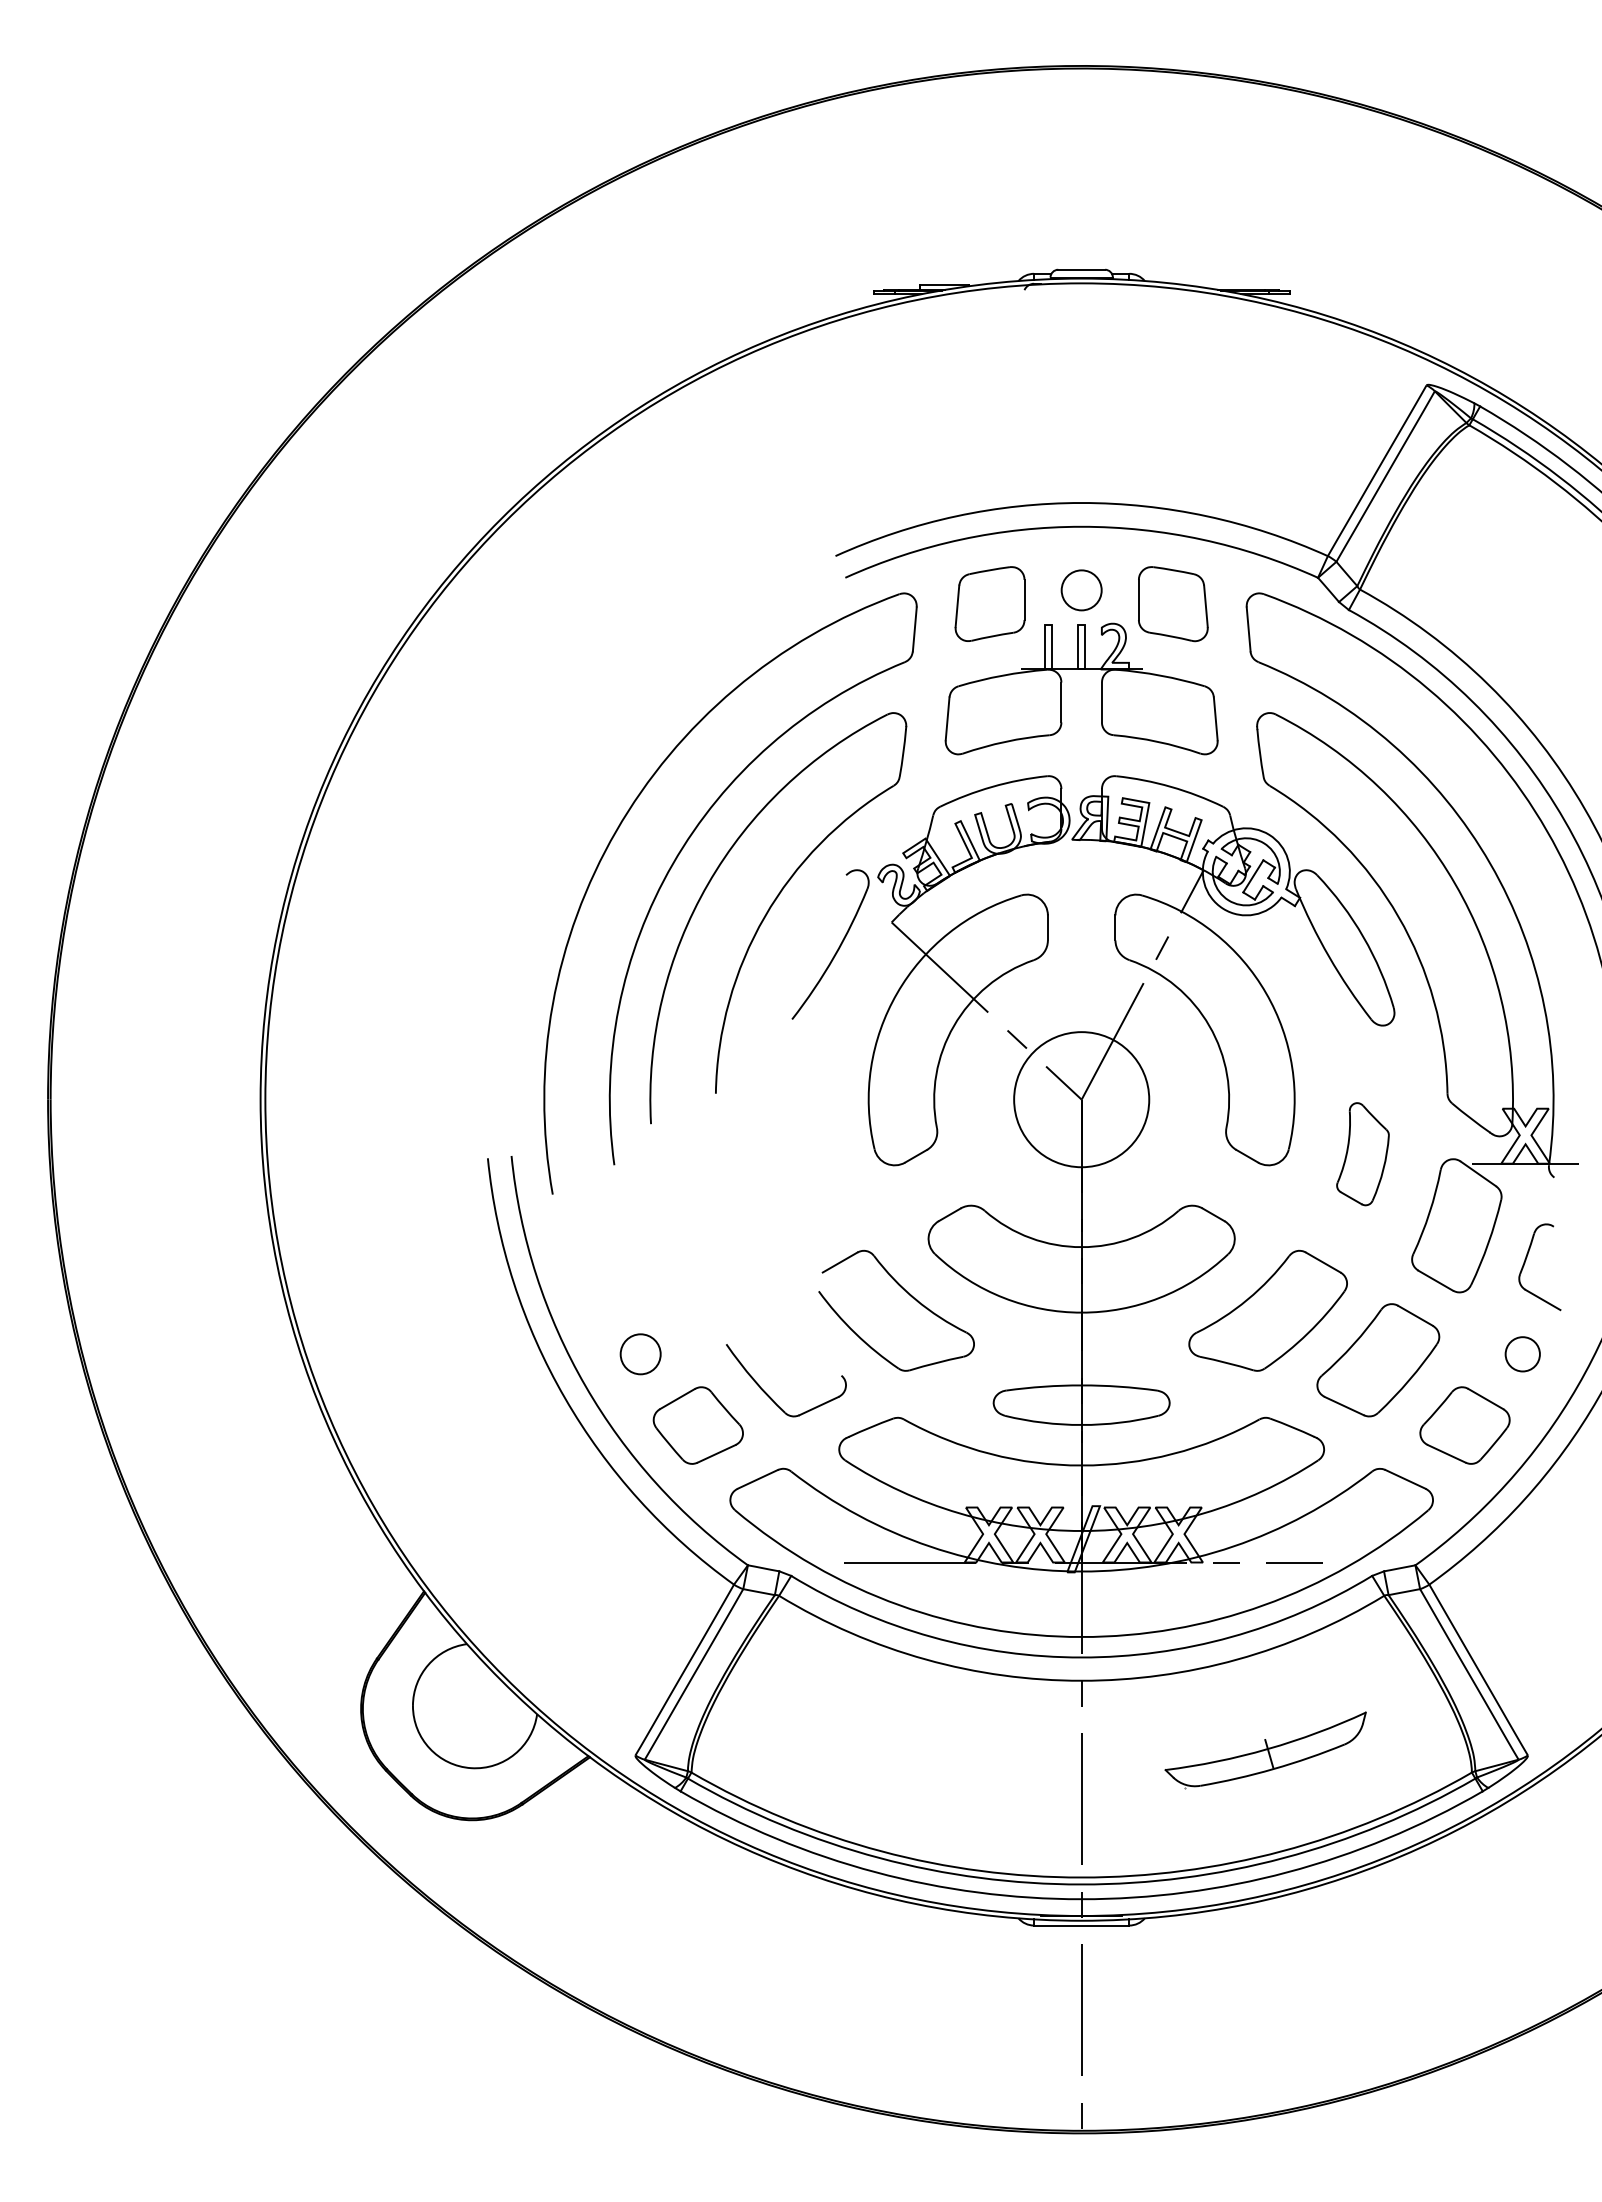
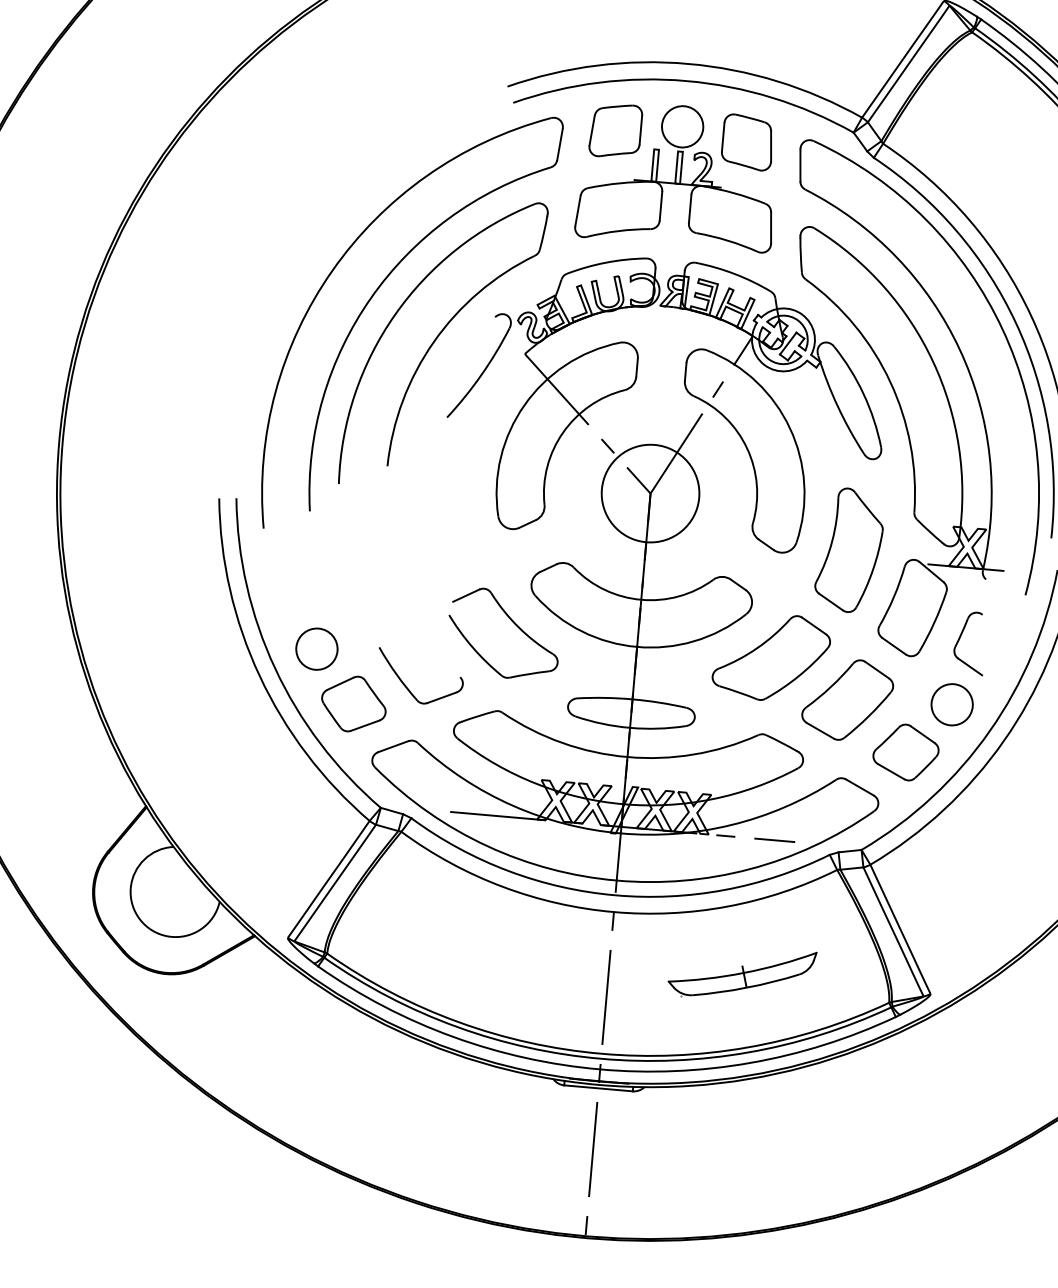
circle: (1081, 589) -> (682, 126), size x1.43
part: (1362, 1154) -> (849, 550), size x1.67
circle: (640, 1353) -> (316, 648), size x1.43
circle: (1522, 1353) -> (952, 704), size x1.67

